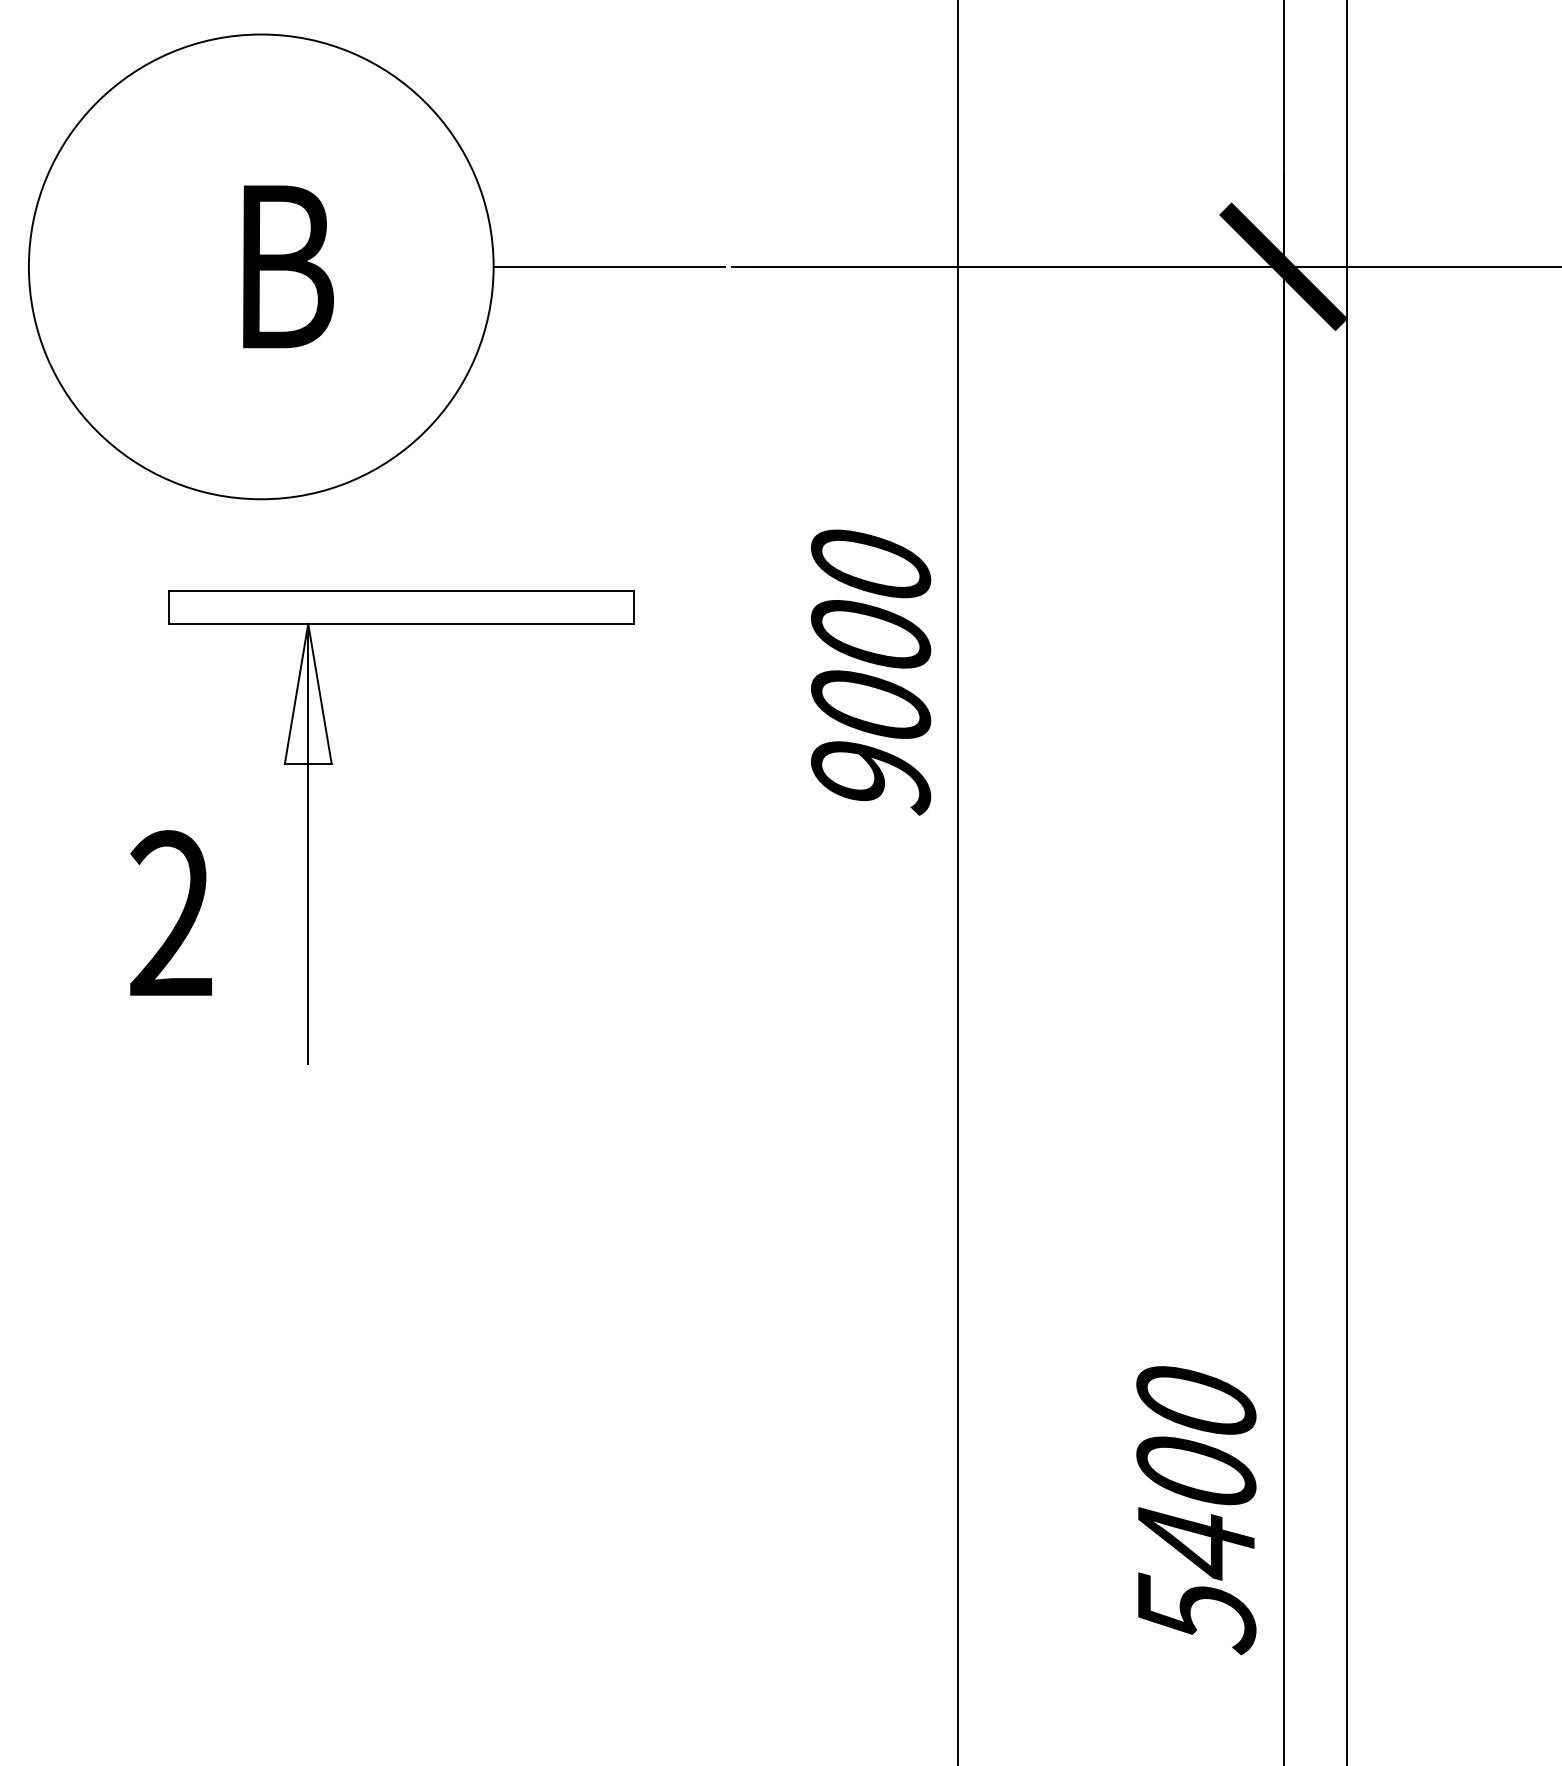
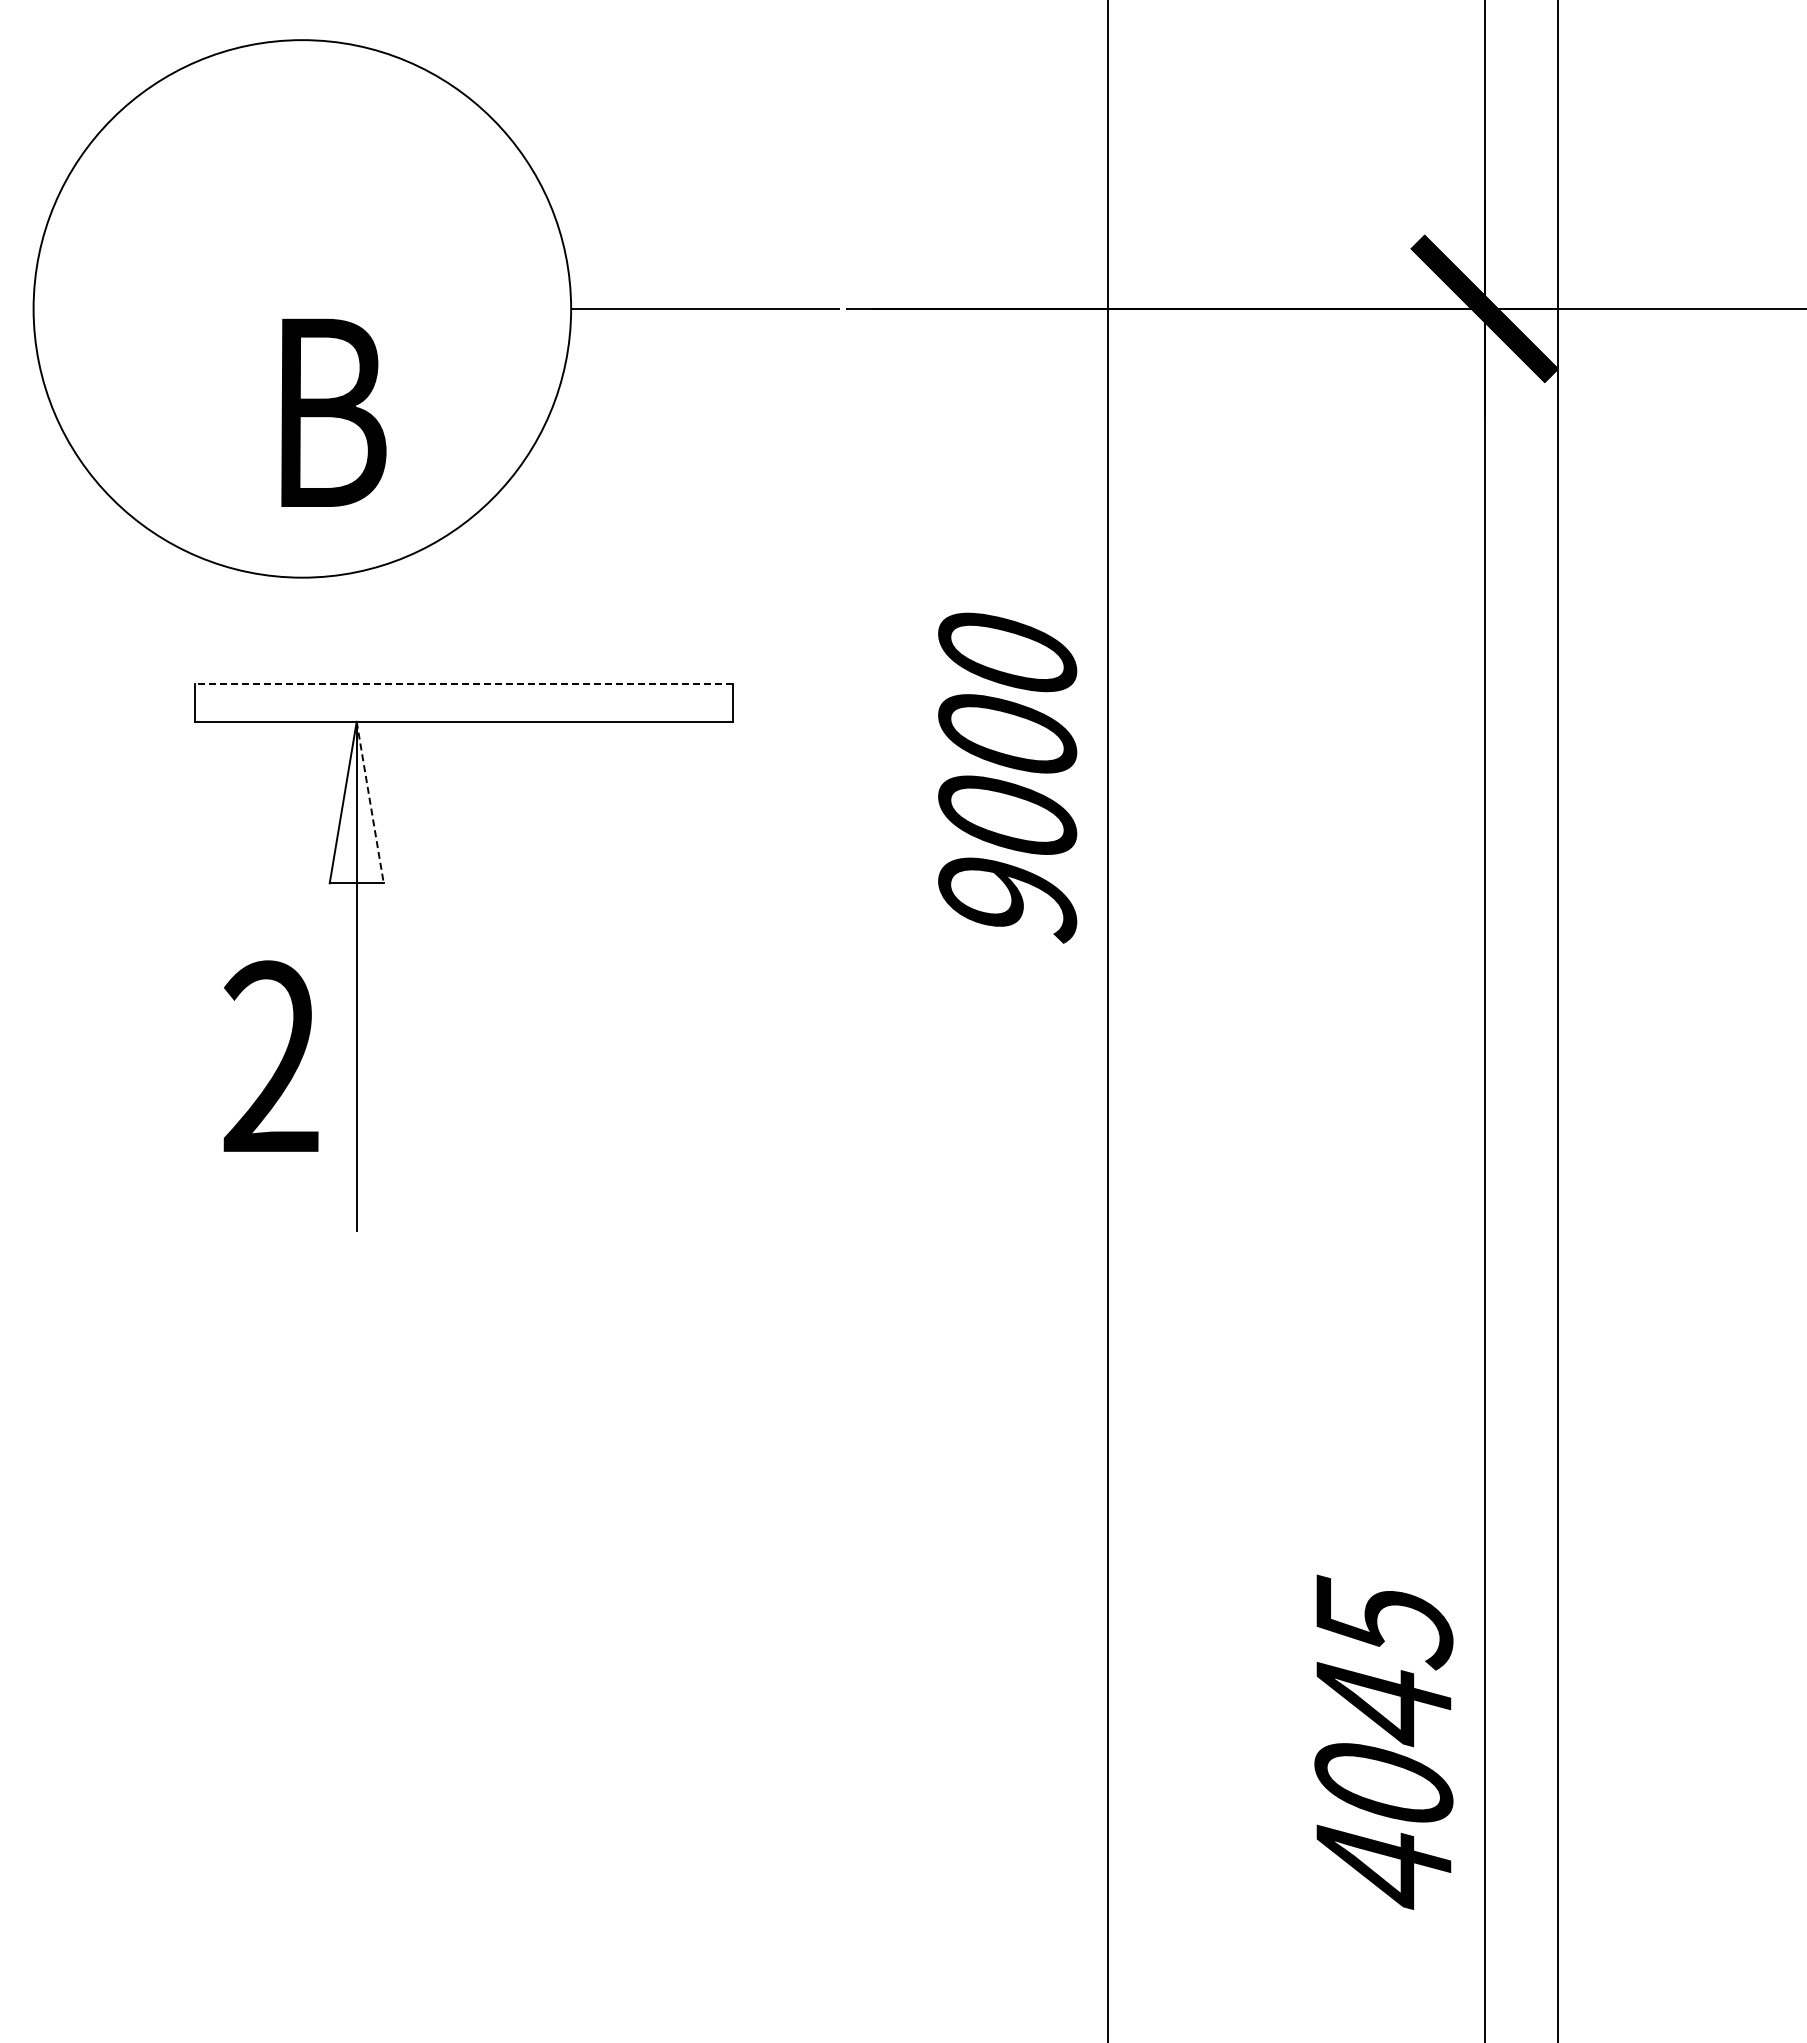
text: (288, 266) -> (333, 412), moved
line: (401, 591) -> (464, 684), solid -> dashed
line: (320, 693) -> (370, 802), solid -> dashed
text: (170, 912) -> (270, 1055), moved
text: (1196, 1508) -> (1383, 1744), 5400 -> 4045

